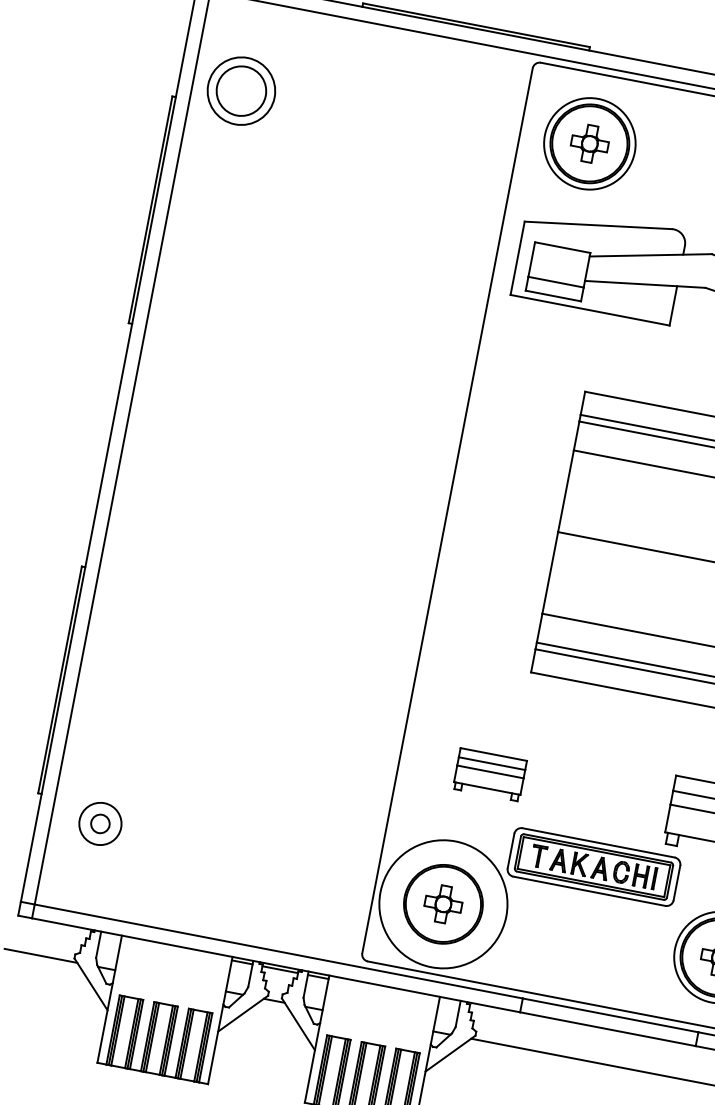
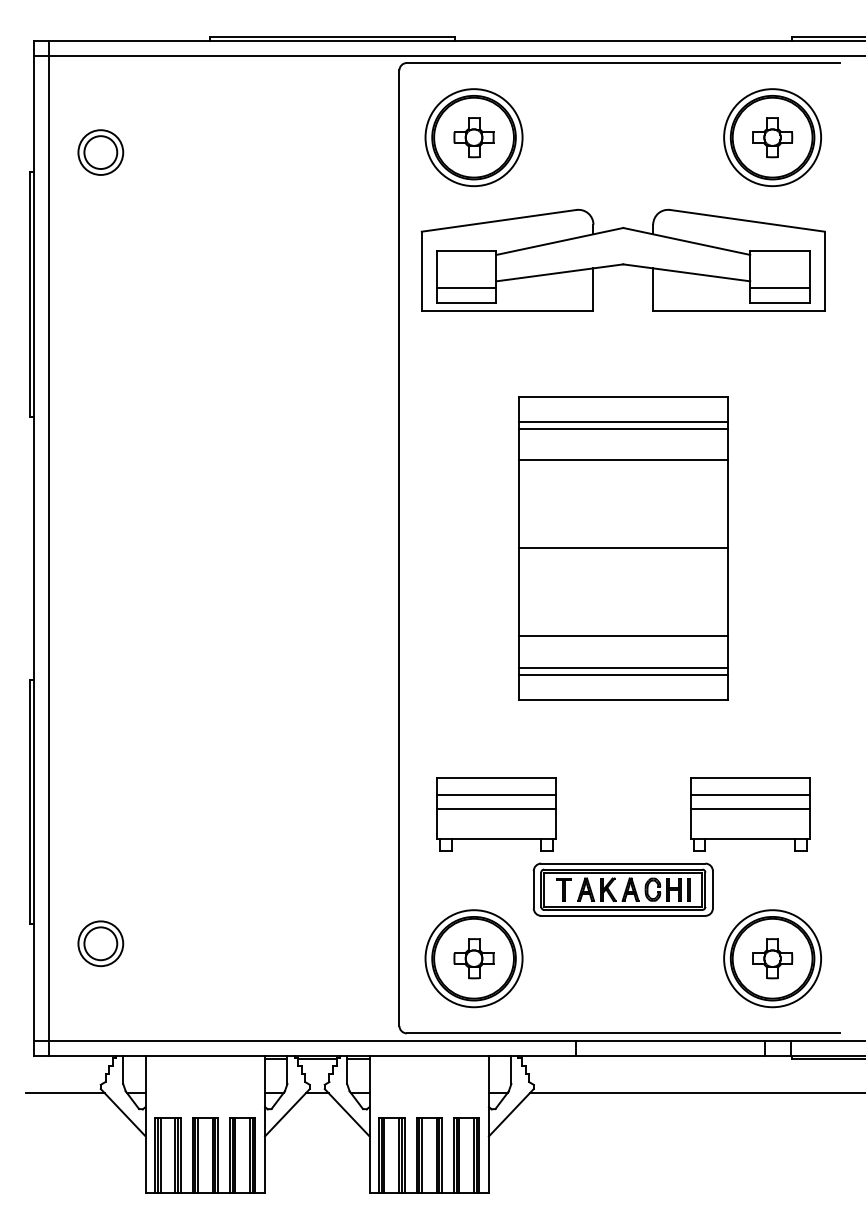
part: (241, 90) -> (100, 152), size x0.62
part: (489, 774) -> (496, 814), size x1.67
circle: (100, 823) -> (100, 943), size x1.67
circle: (442, 904) -> (473, 958), size x0.71

